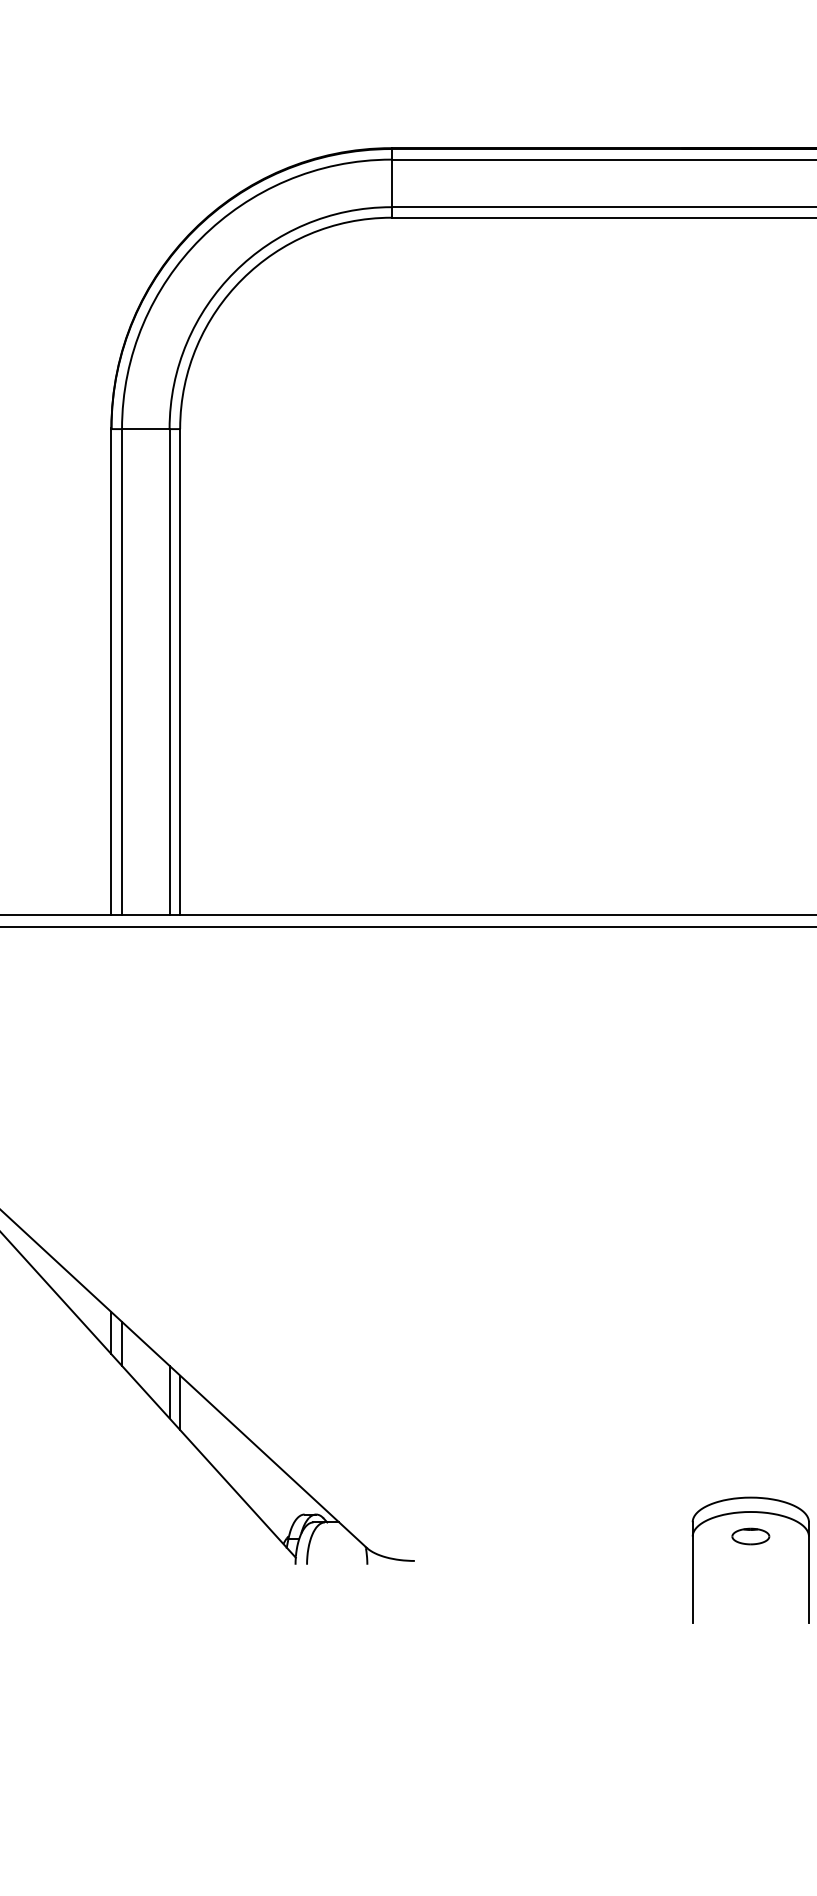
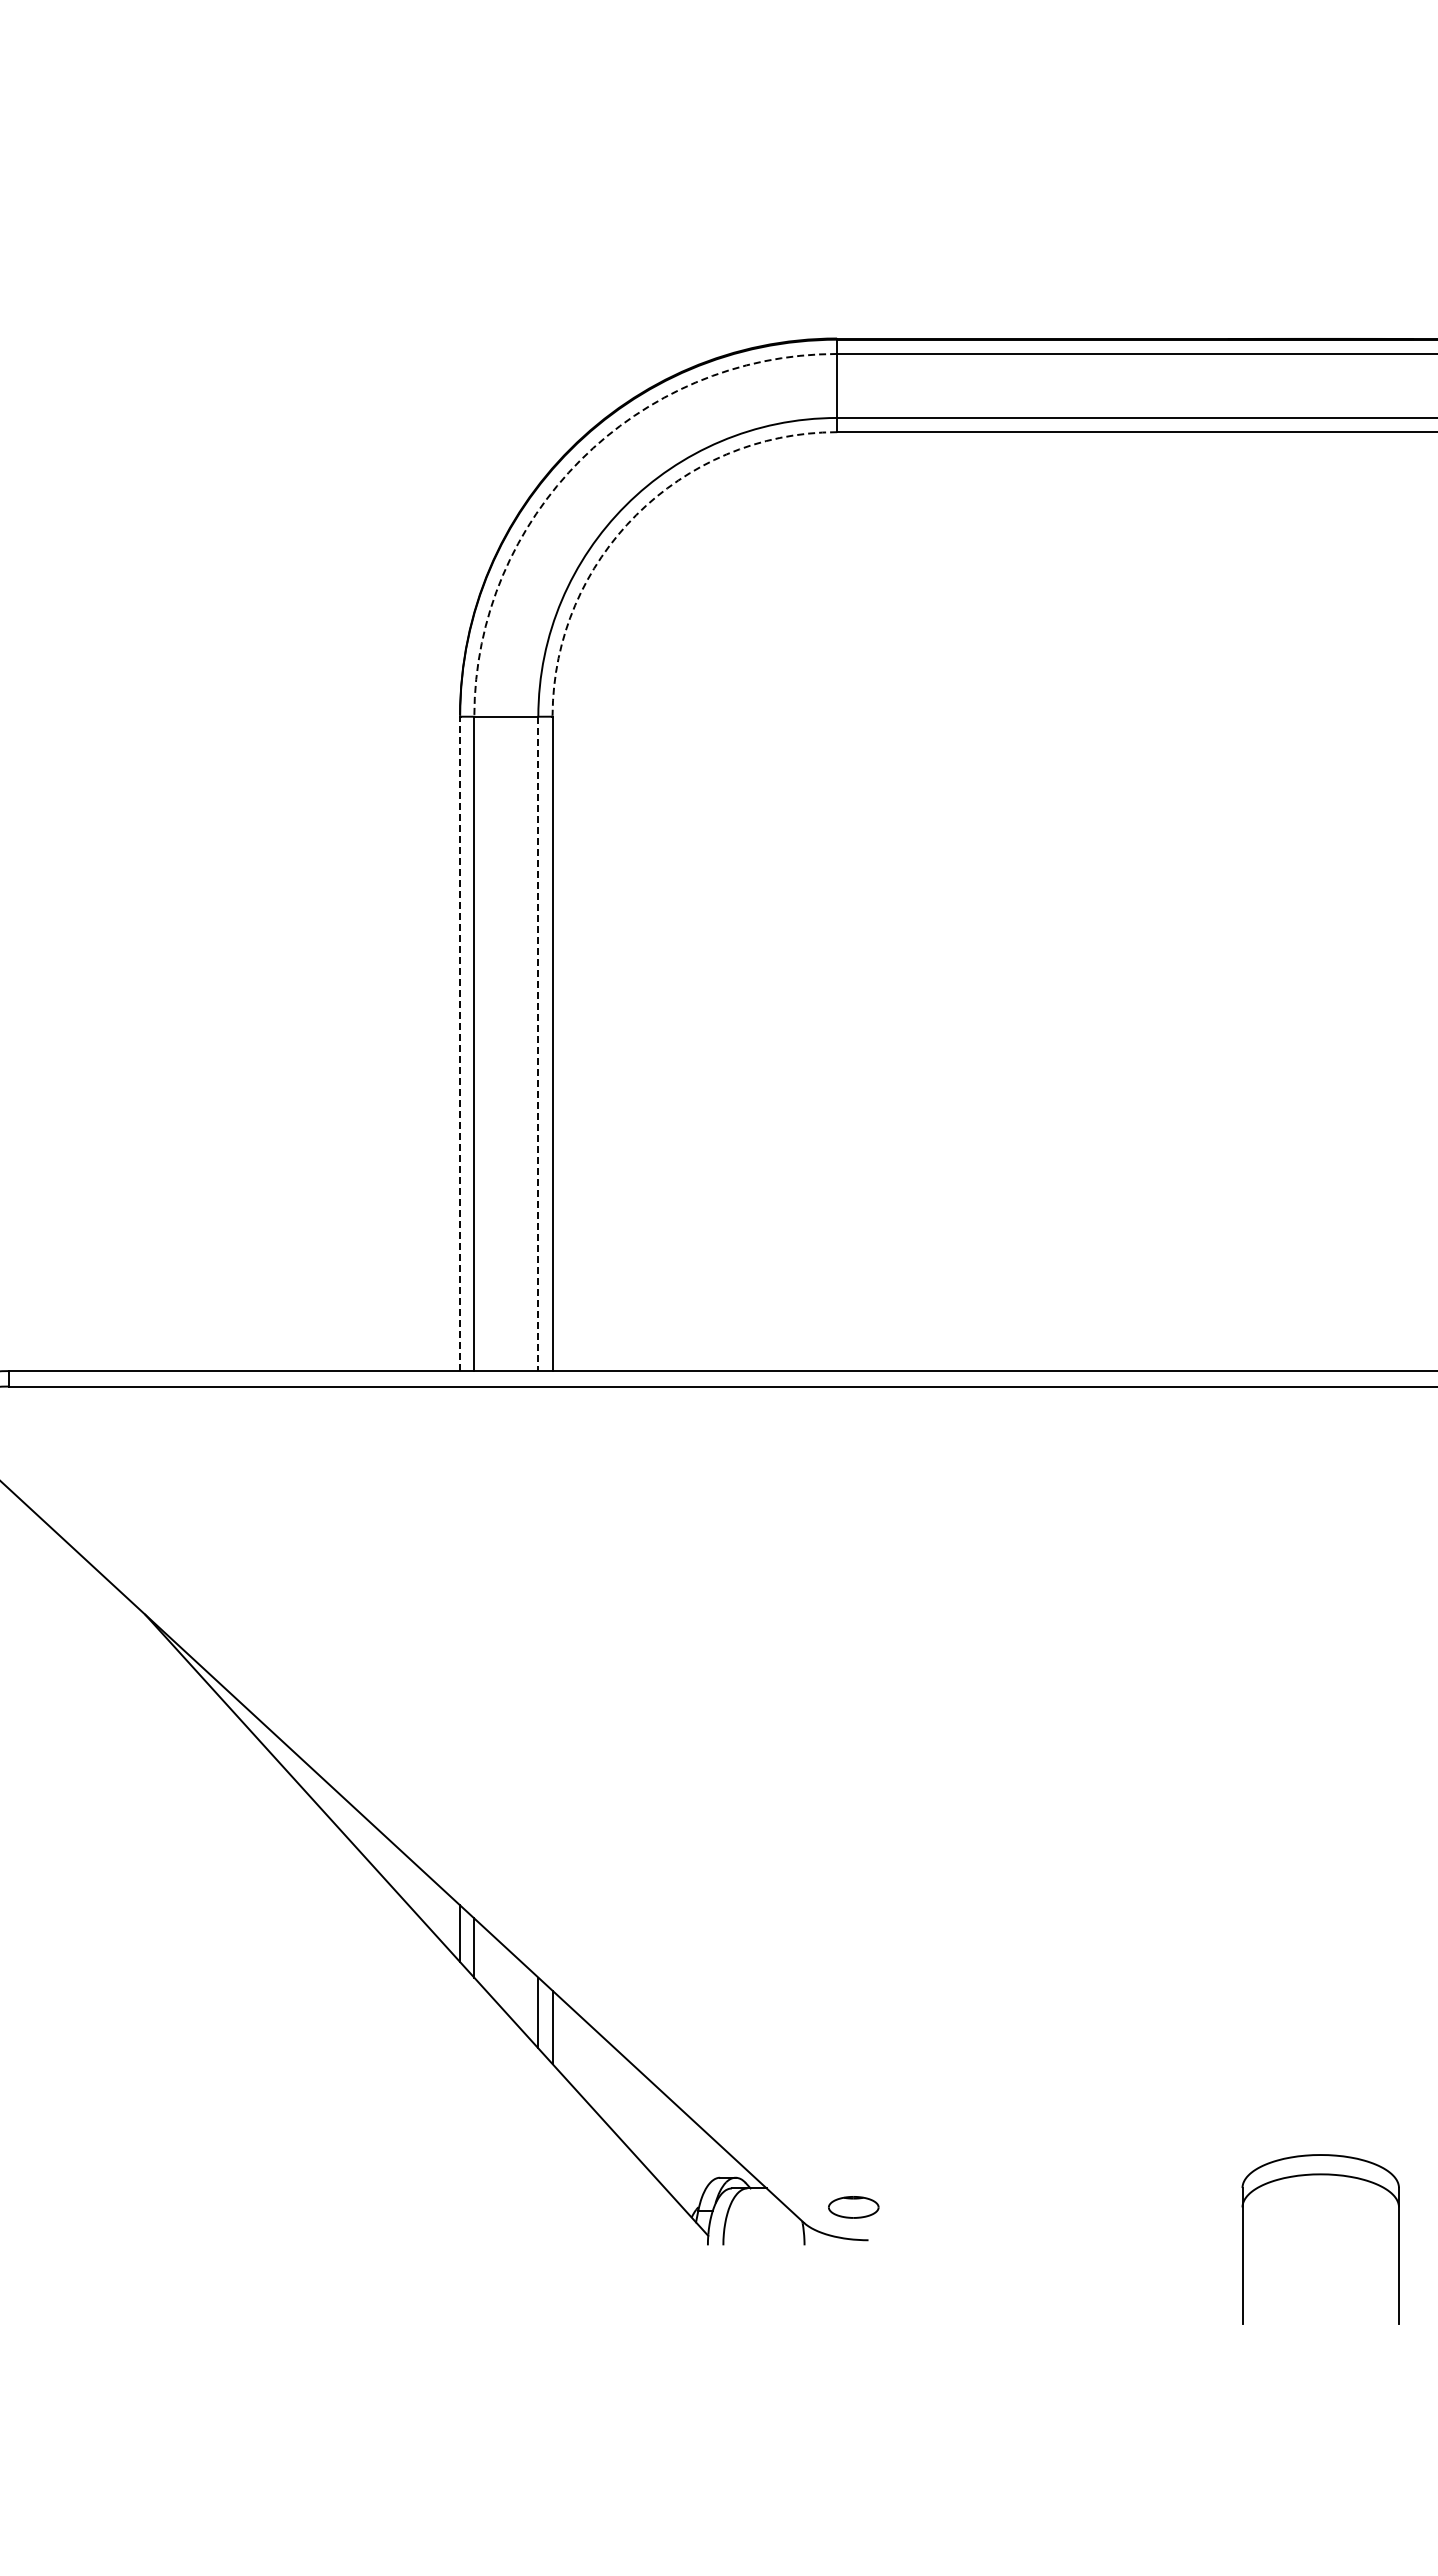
arc: (200, 238) -> (580, 460), solid -> dashed
arc: (242, 279) -> (636, 515), solid -> dashed
line: (111, 671) -> (460, 1043), solid -> dashed
line: (169, 672) -> (538, 1044), solid -> dashed
part: (750, 1536) -> (853, 2207), moved

